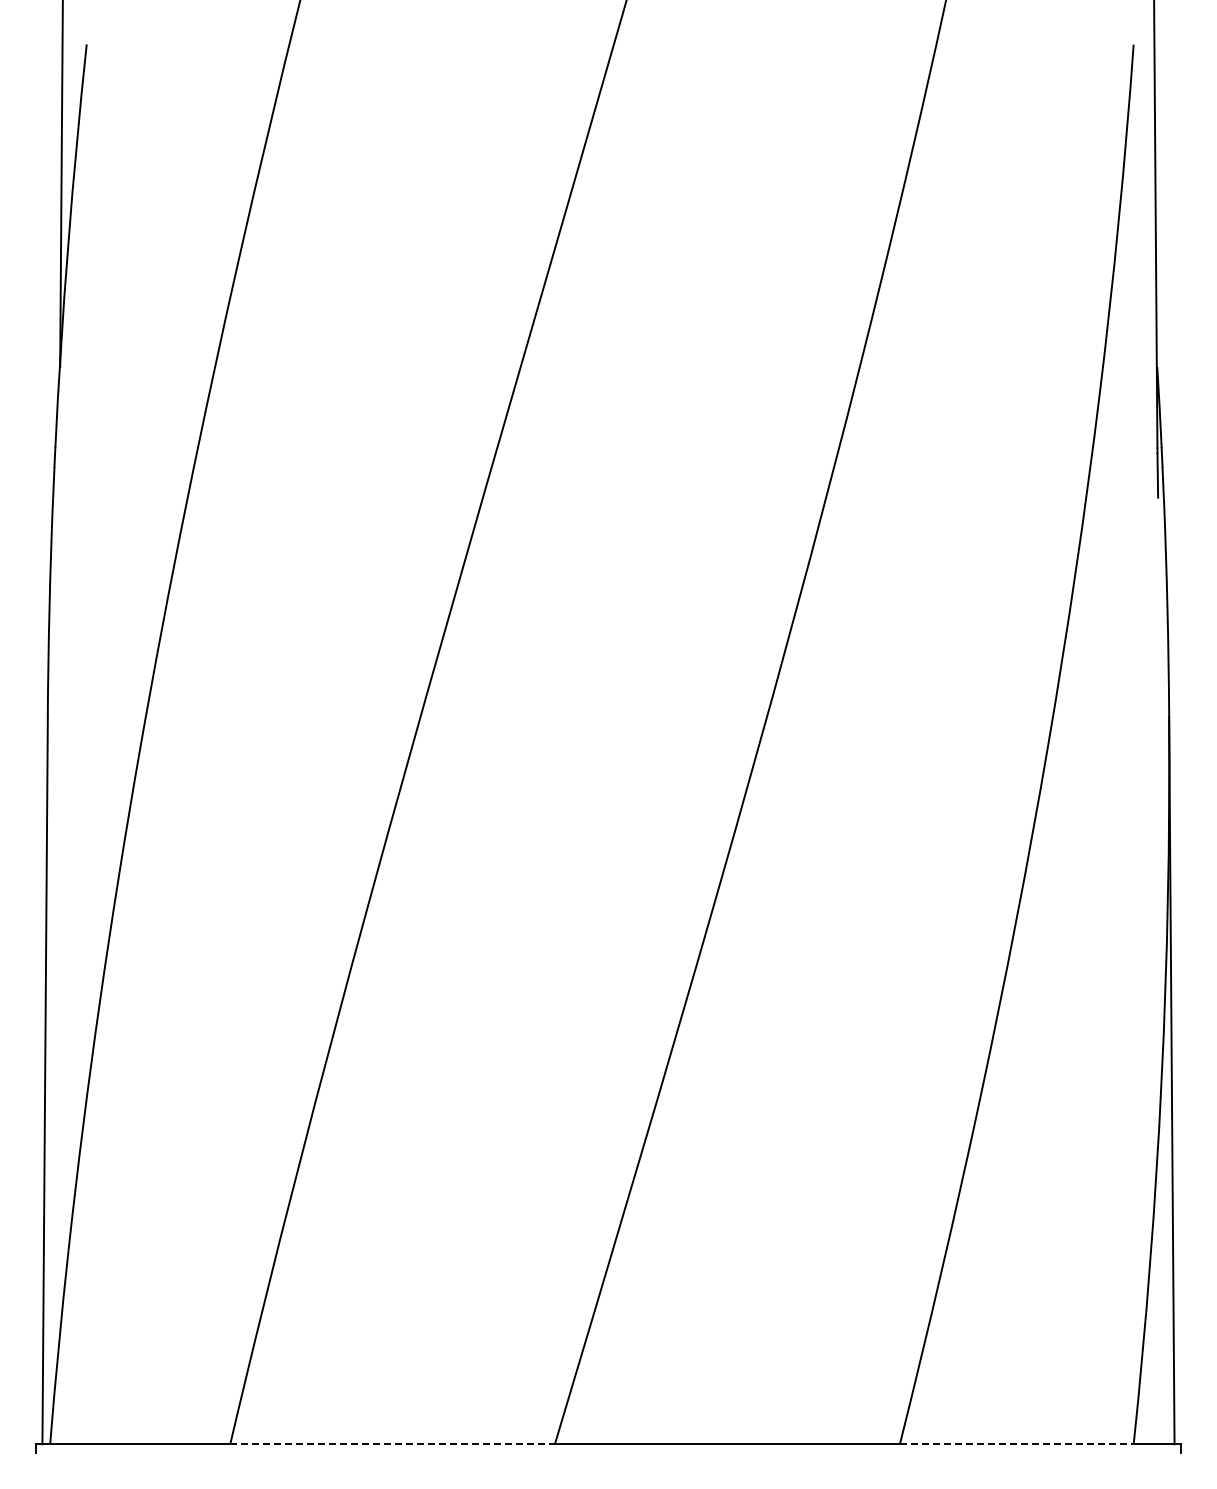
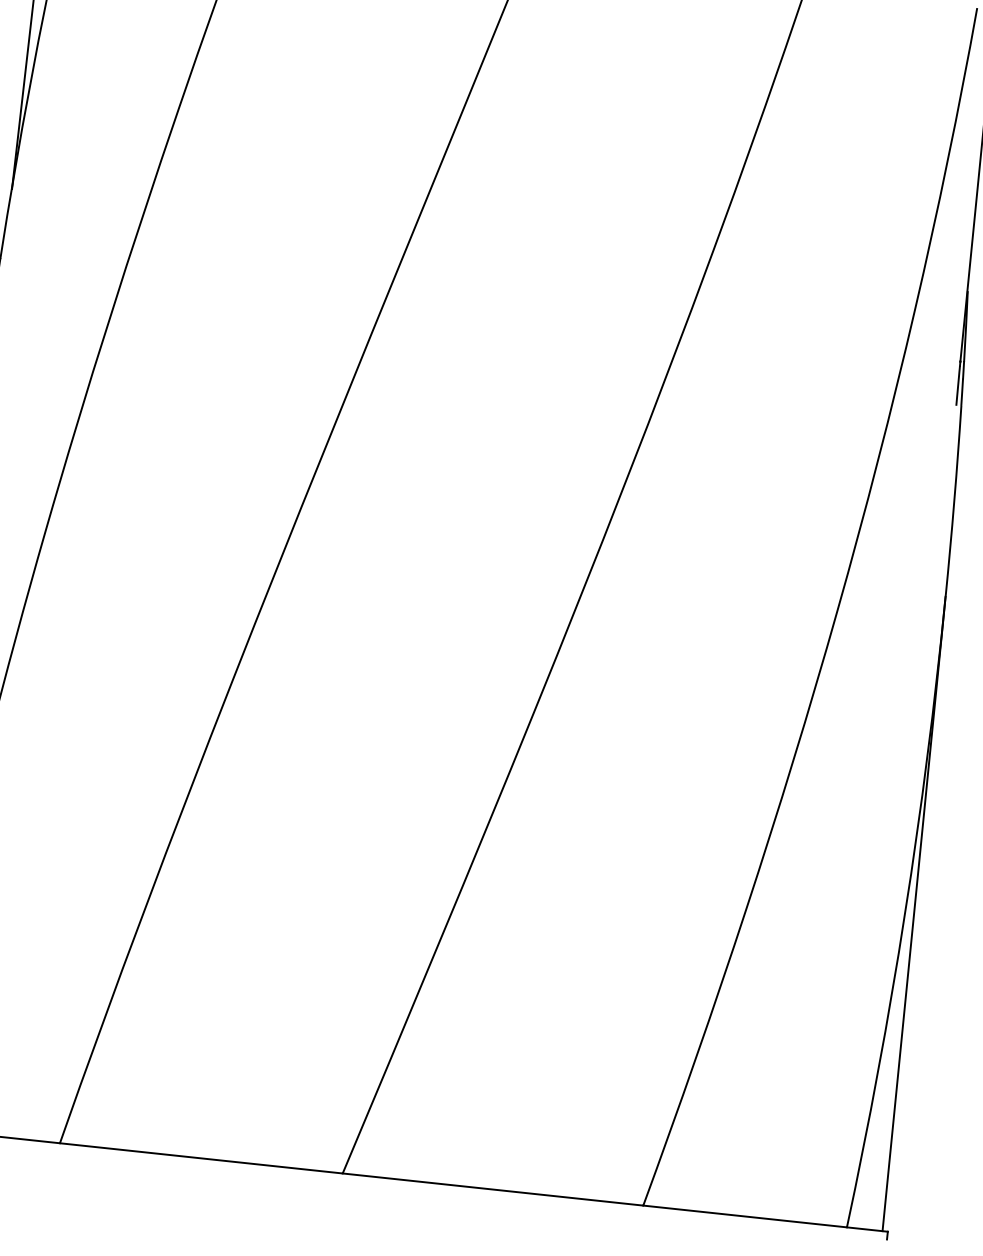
line: (393, 1444) -> (202, 1158), dashed -> solid
line: (1016, 1444) -> (744, 1216), dashed -> solid

